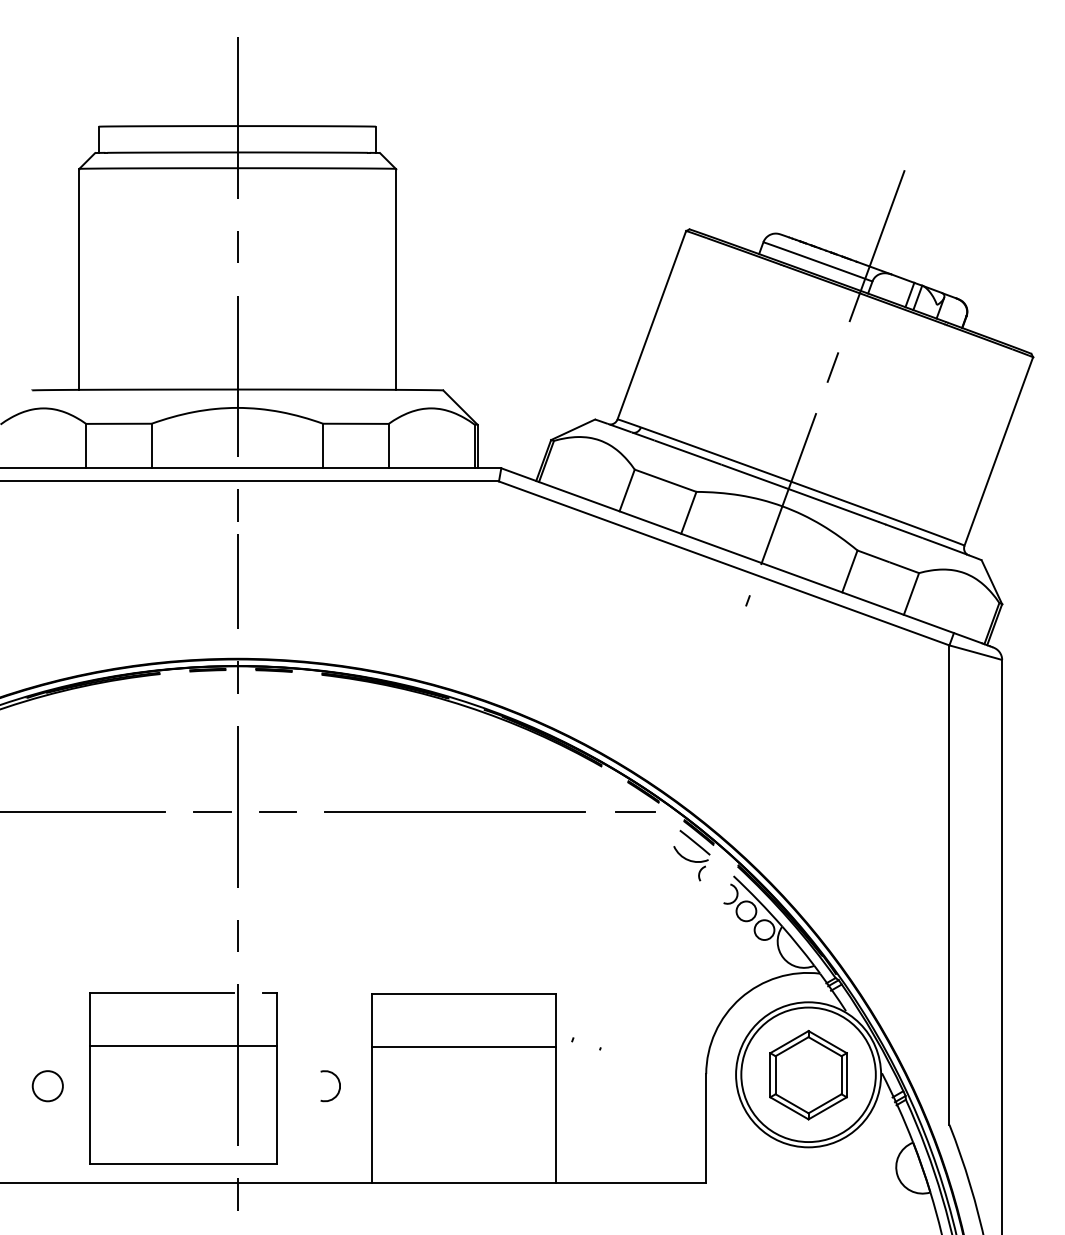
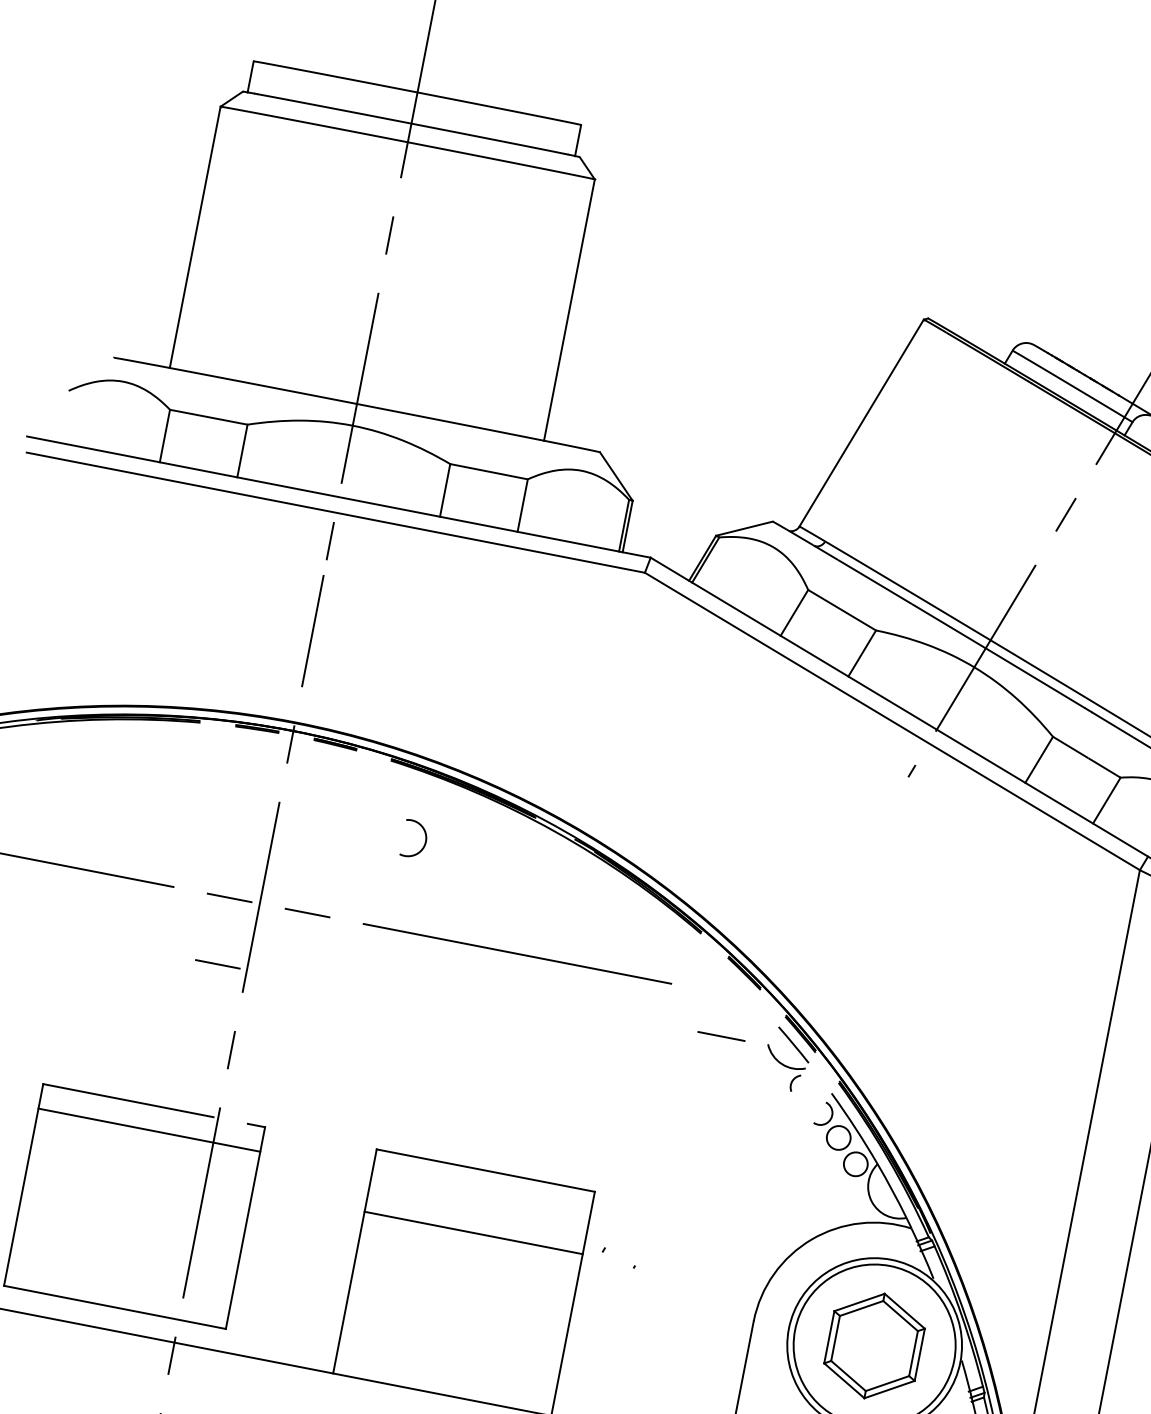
line: (635, 811) -> (721, 1035), moved
line: (212, 867) -> (217, 963), added
line: (183, 1046) -> (149, 1130), moved
arc: (338, 1089) -> (423, 845), moved

